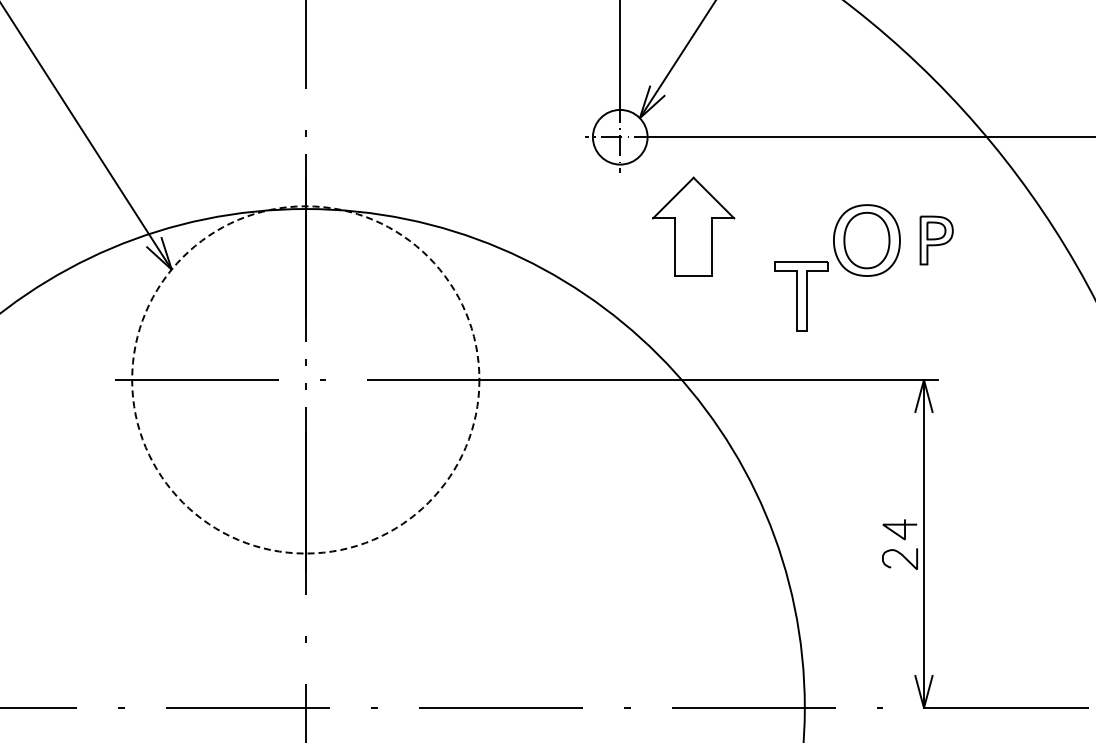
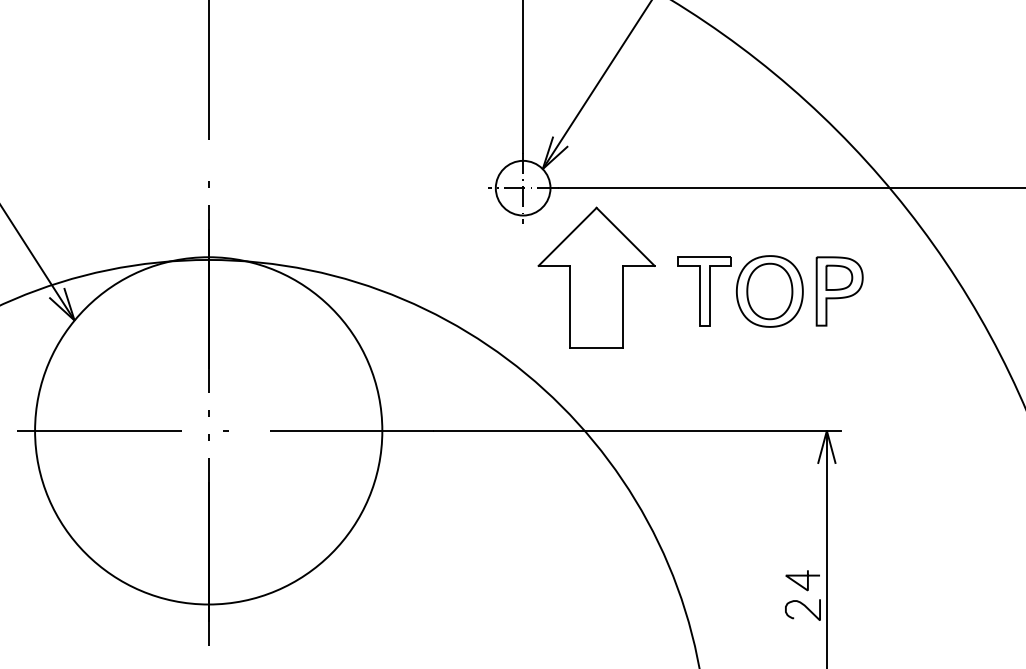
part: (693, 226) -> (596, 277), size x1.43
part: (936, 240) -> (839, 291), size x1.43
part: (801, 296) -> (704, 291), moved
circle: (305, 379) -> (208, 430), dashed -> solid

